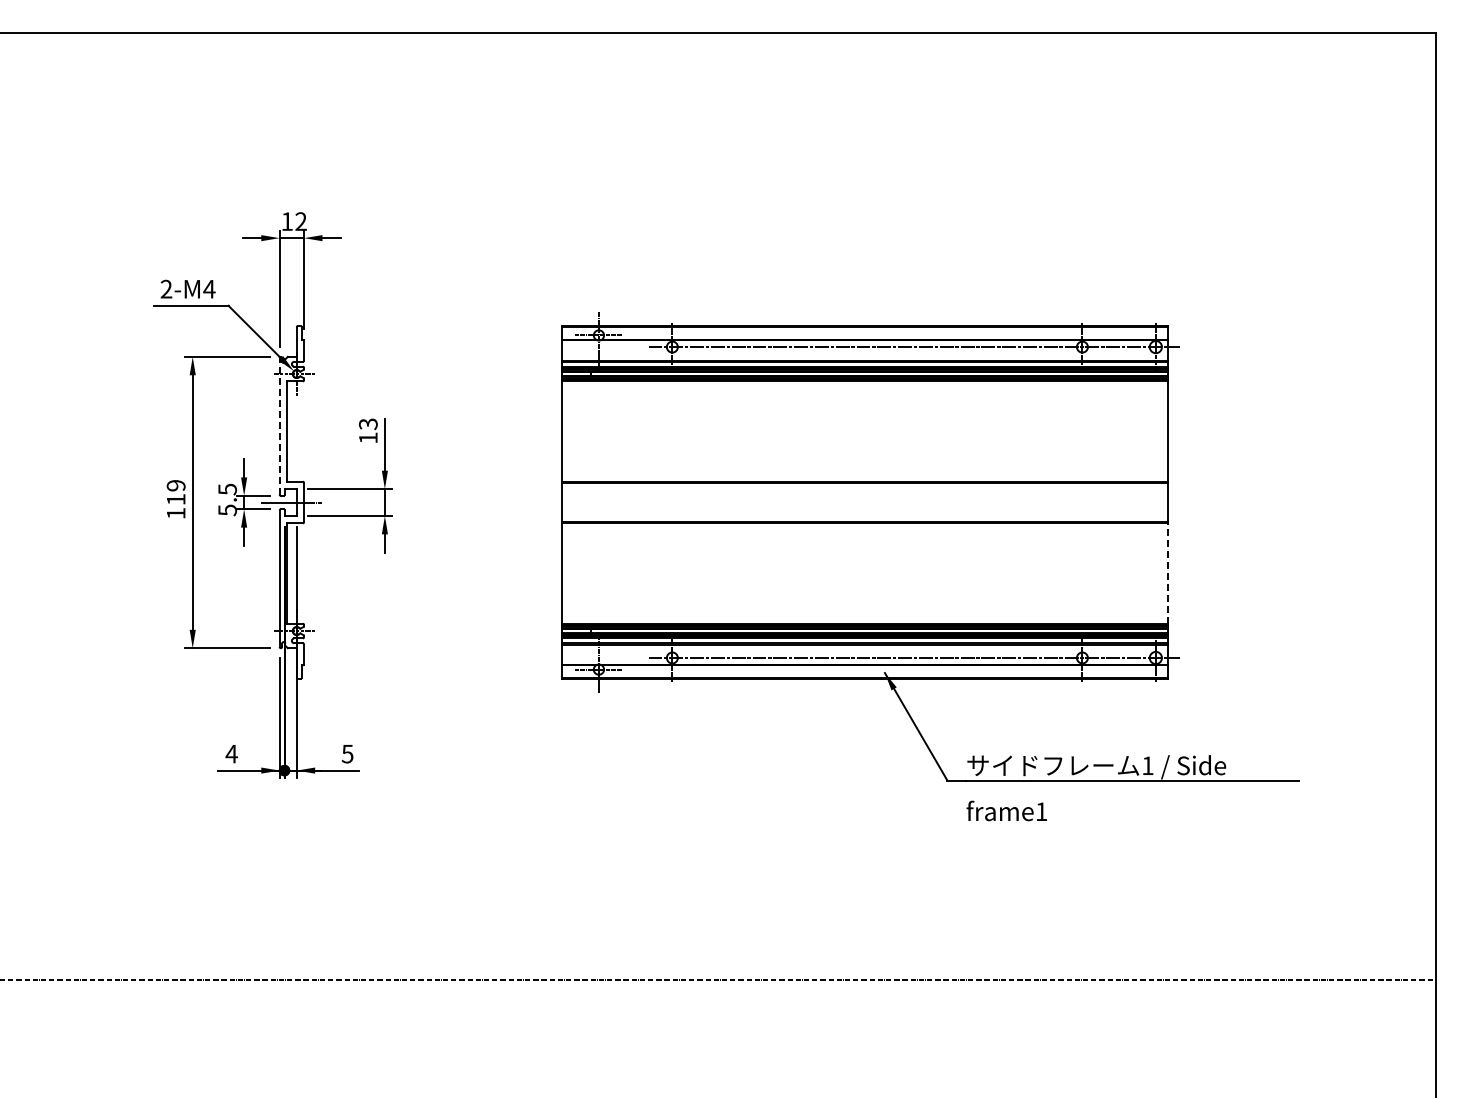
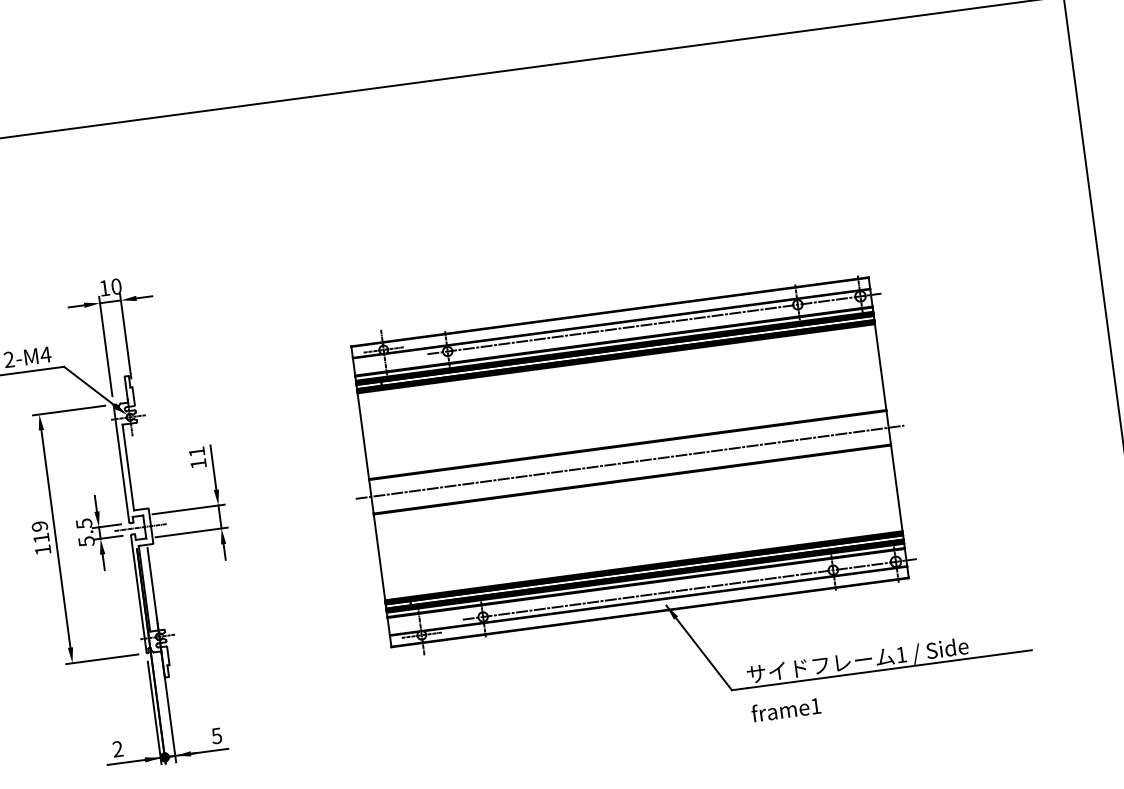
text: (300, 221) -> (115, 286), 12 -> 10
text: (367, 424) -> (196, 452), 13 -> 11
line: (279, 425) -> (121, 463), dashed -> solid
line: (864, 502) -> (629, 462), added
line: (1168, 573) -> (897, 488), dashed -> solid
text: (231, 753) -> (117, 748), 4 -> 2

